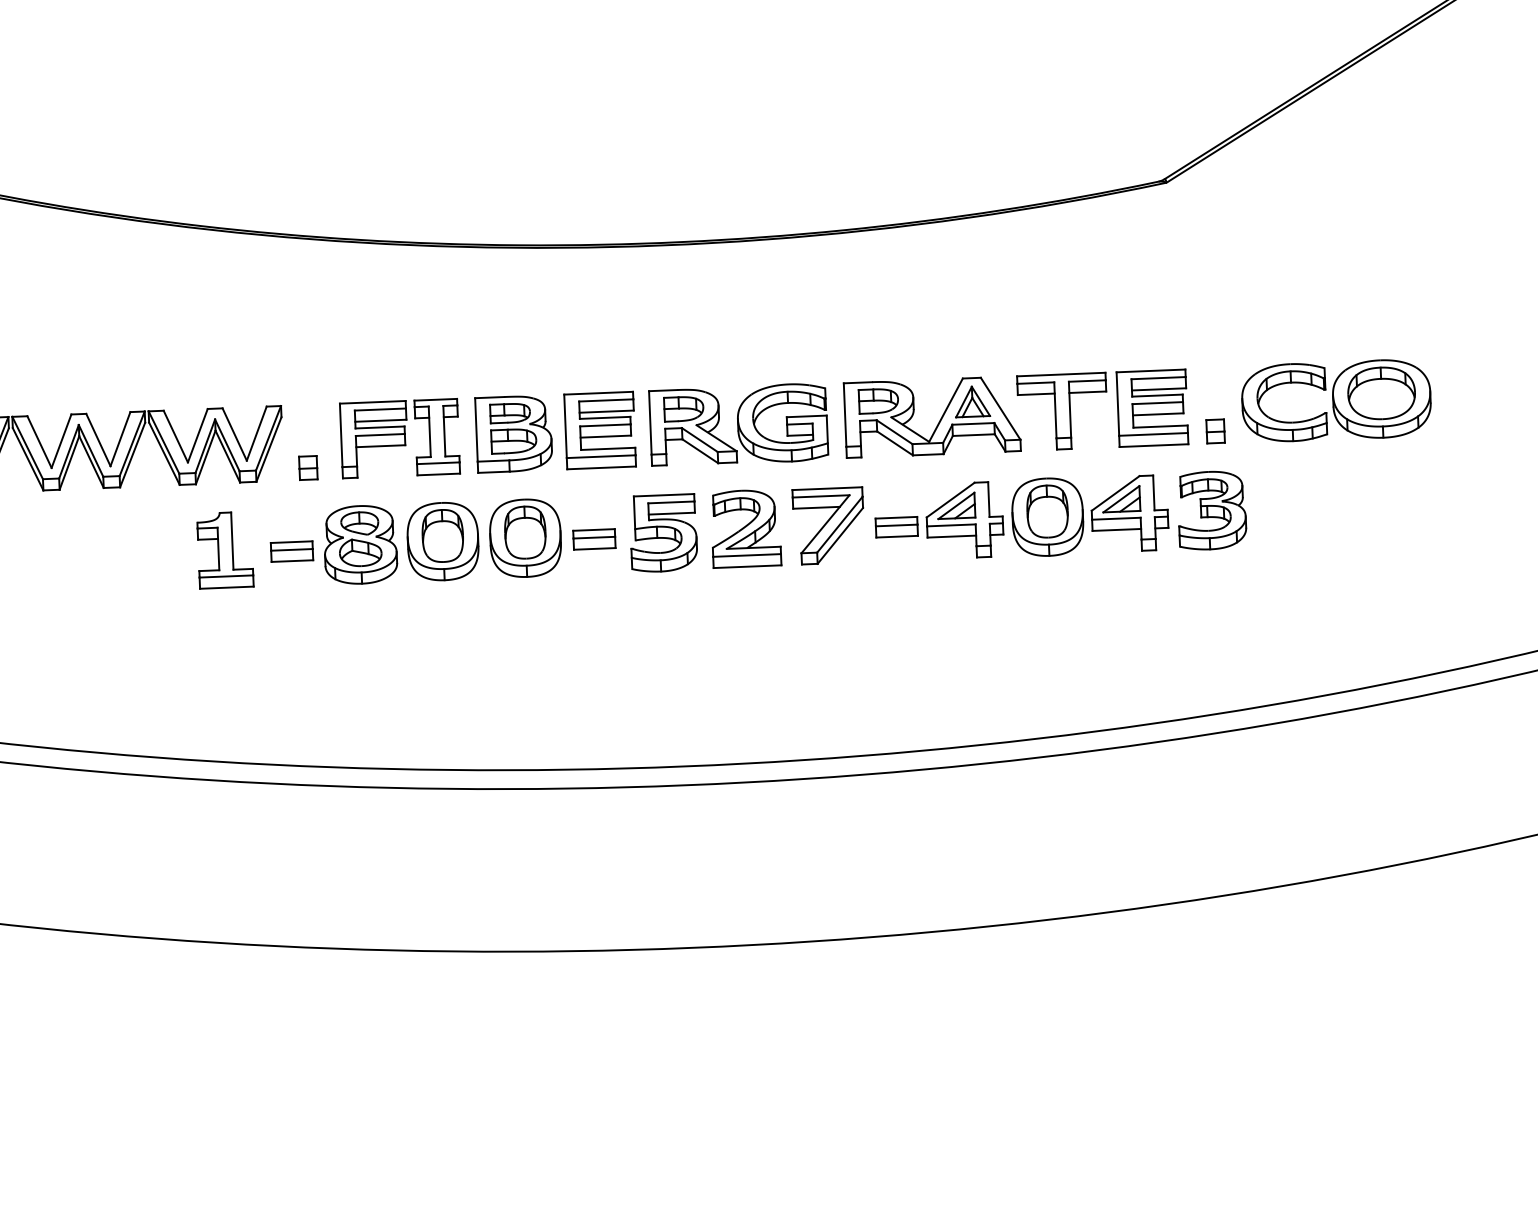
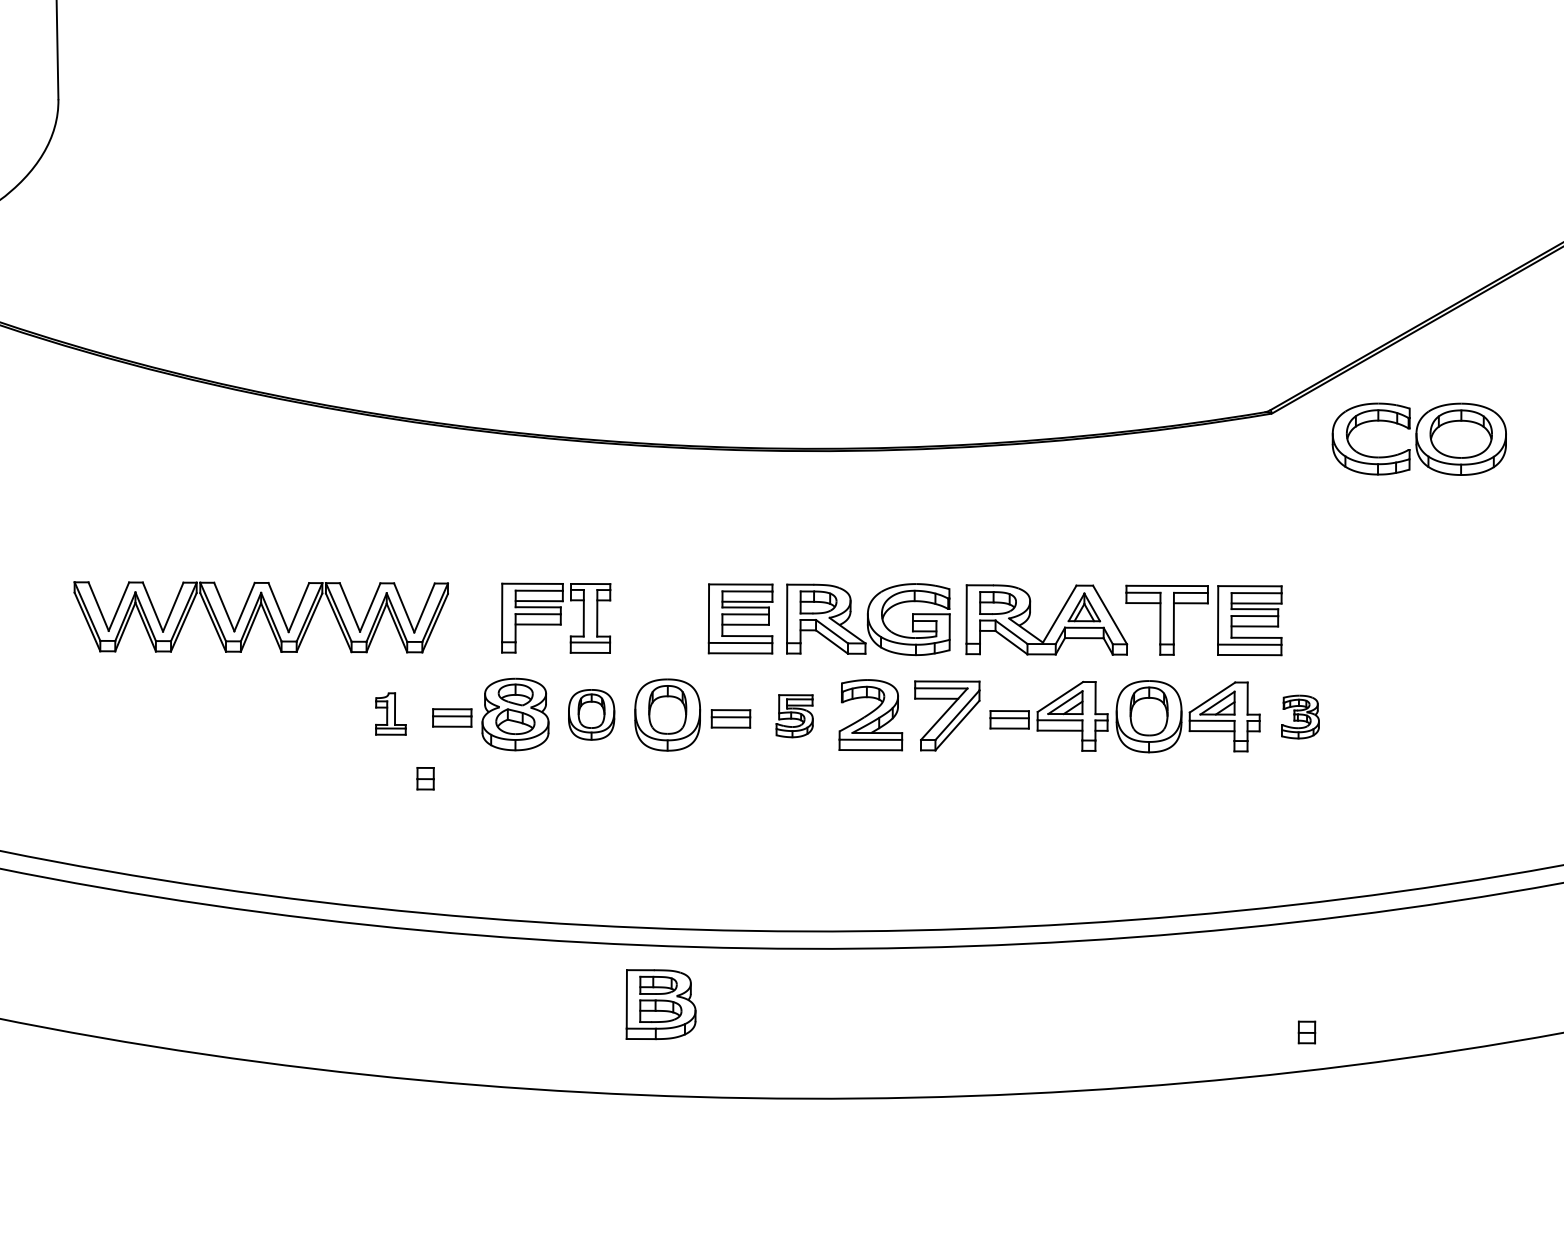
part: (1335, 400) -> (1418, 438), moved
part: (1215, 431) -> (1306, 1032), moved
part: (513, 433) -> (660, 1004), moved
part: (308, 467) -> (425, 778), moved
part: (1212, 509) -> (1300, 716), size x0.6
part: (663, 533) -> (794, 716), size x0.6
part: (442, 541) -> (591, 714), size x0.7
part: (224, 549) -> (390, 713), size x0.6

